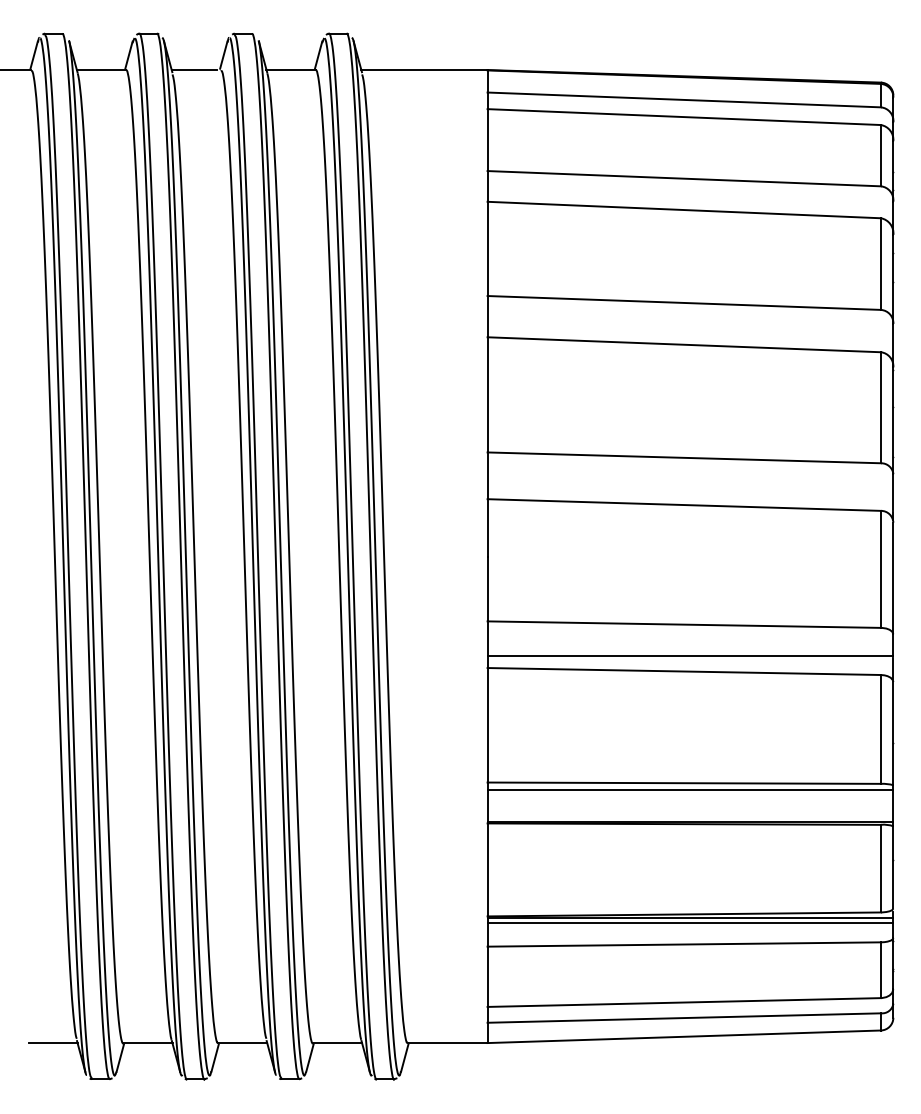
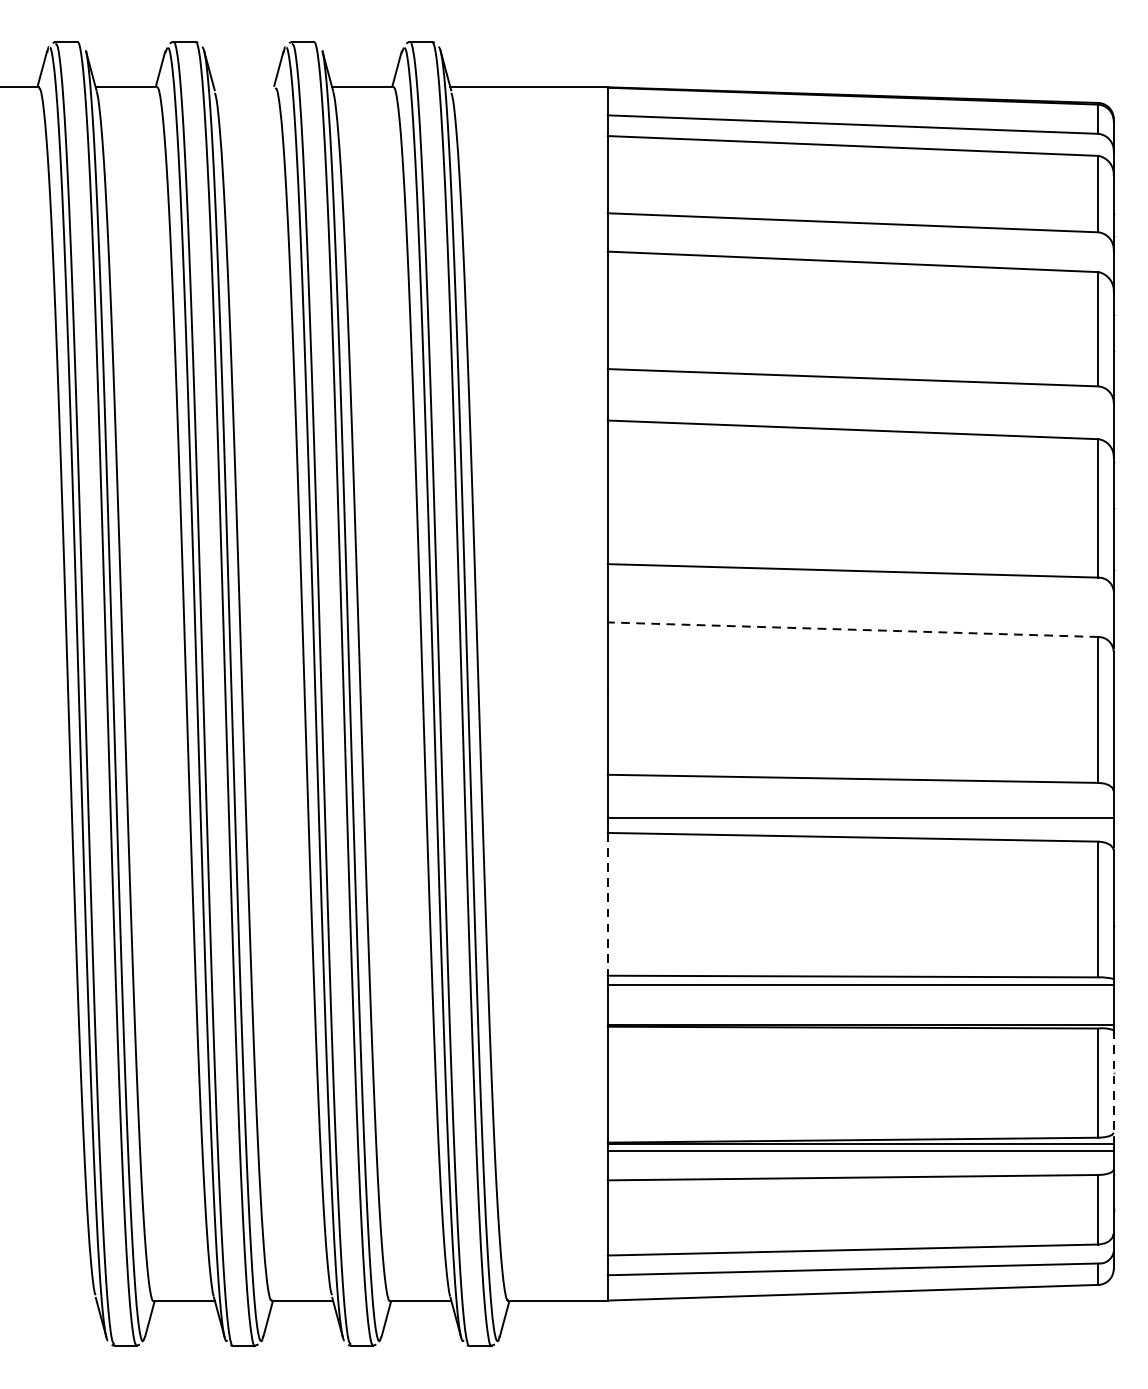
line: (193, 69) -> (241, 86), removed
line: (684, 505) -> (853, 630), solid -> dashed
line: (487, 725) -> (607, 904), solid -> dashed
line: (893, 867) -> (1113, 1081), solid -> dashed
line: (52, 1043) -> (65, 1301), removed

